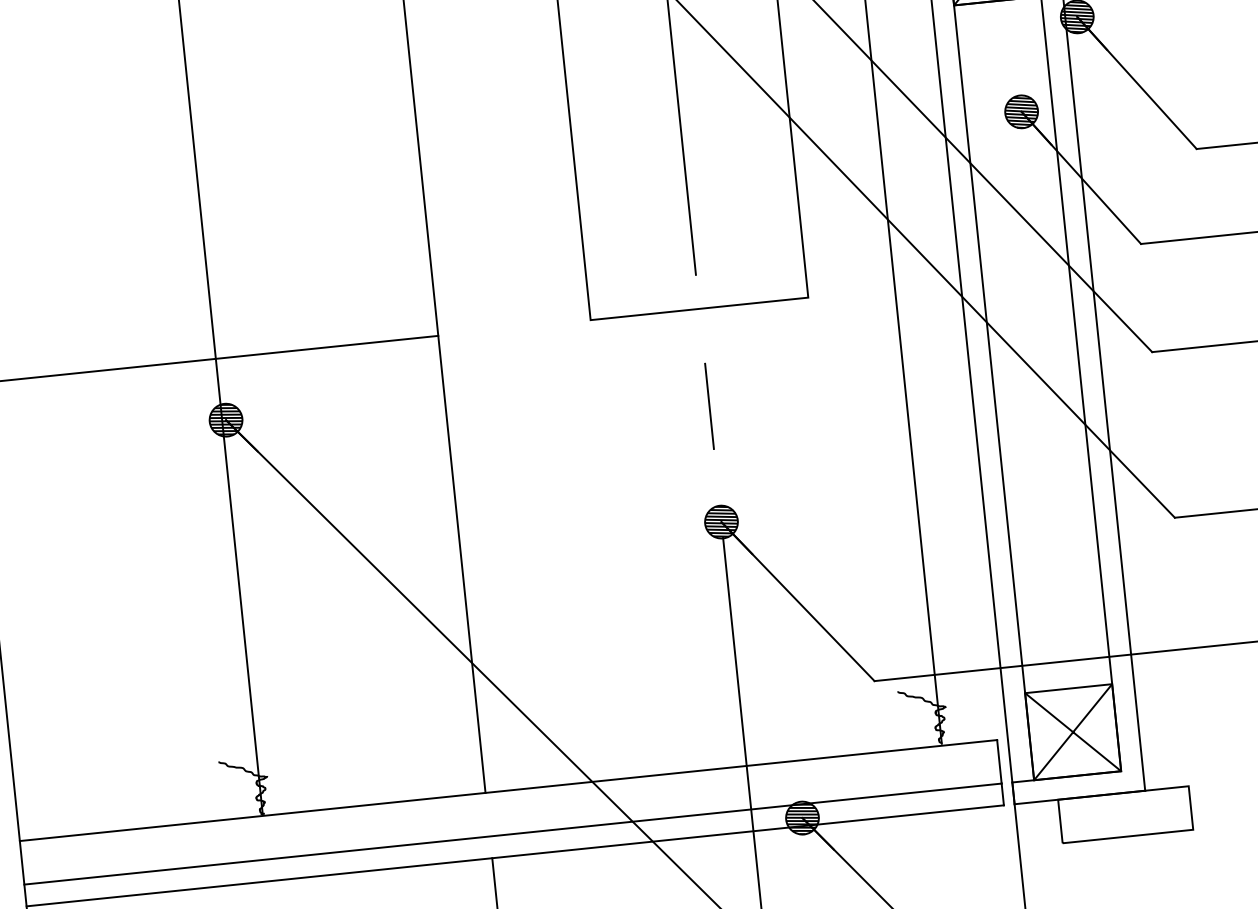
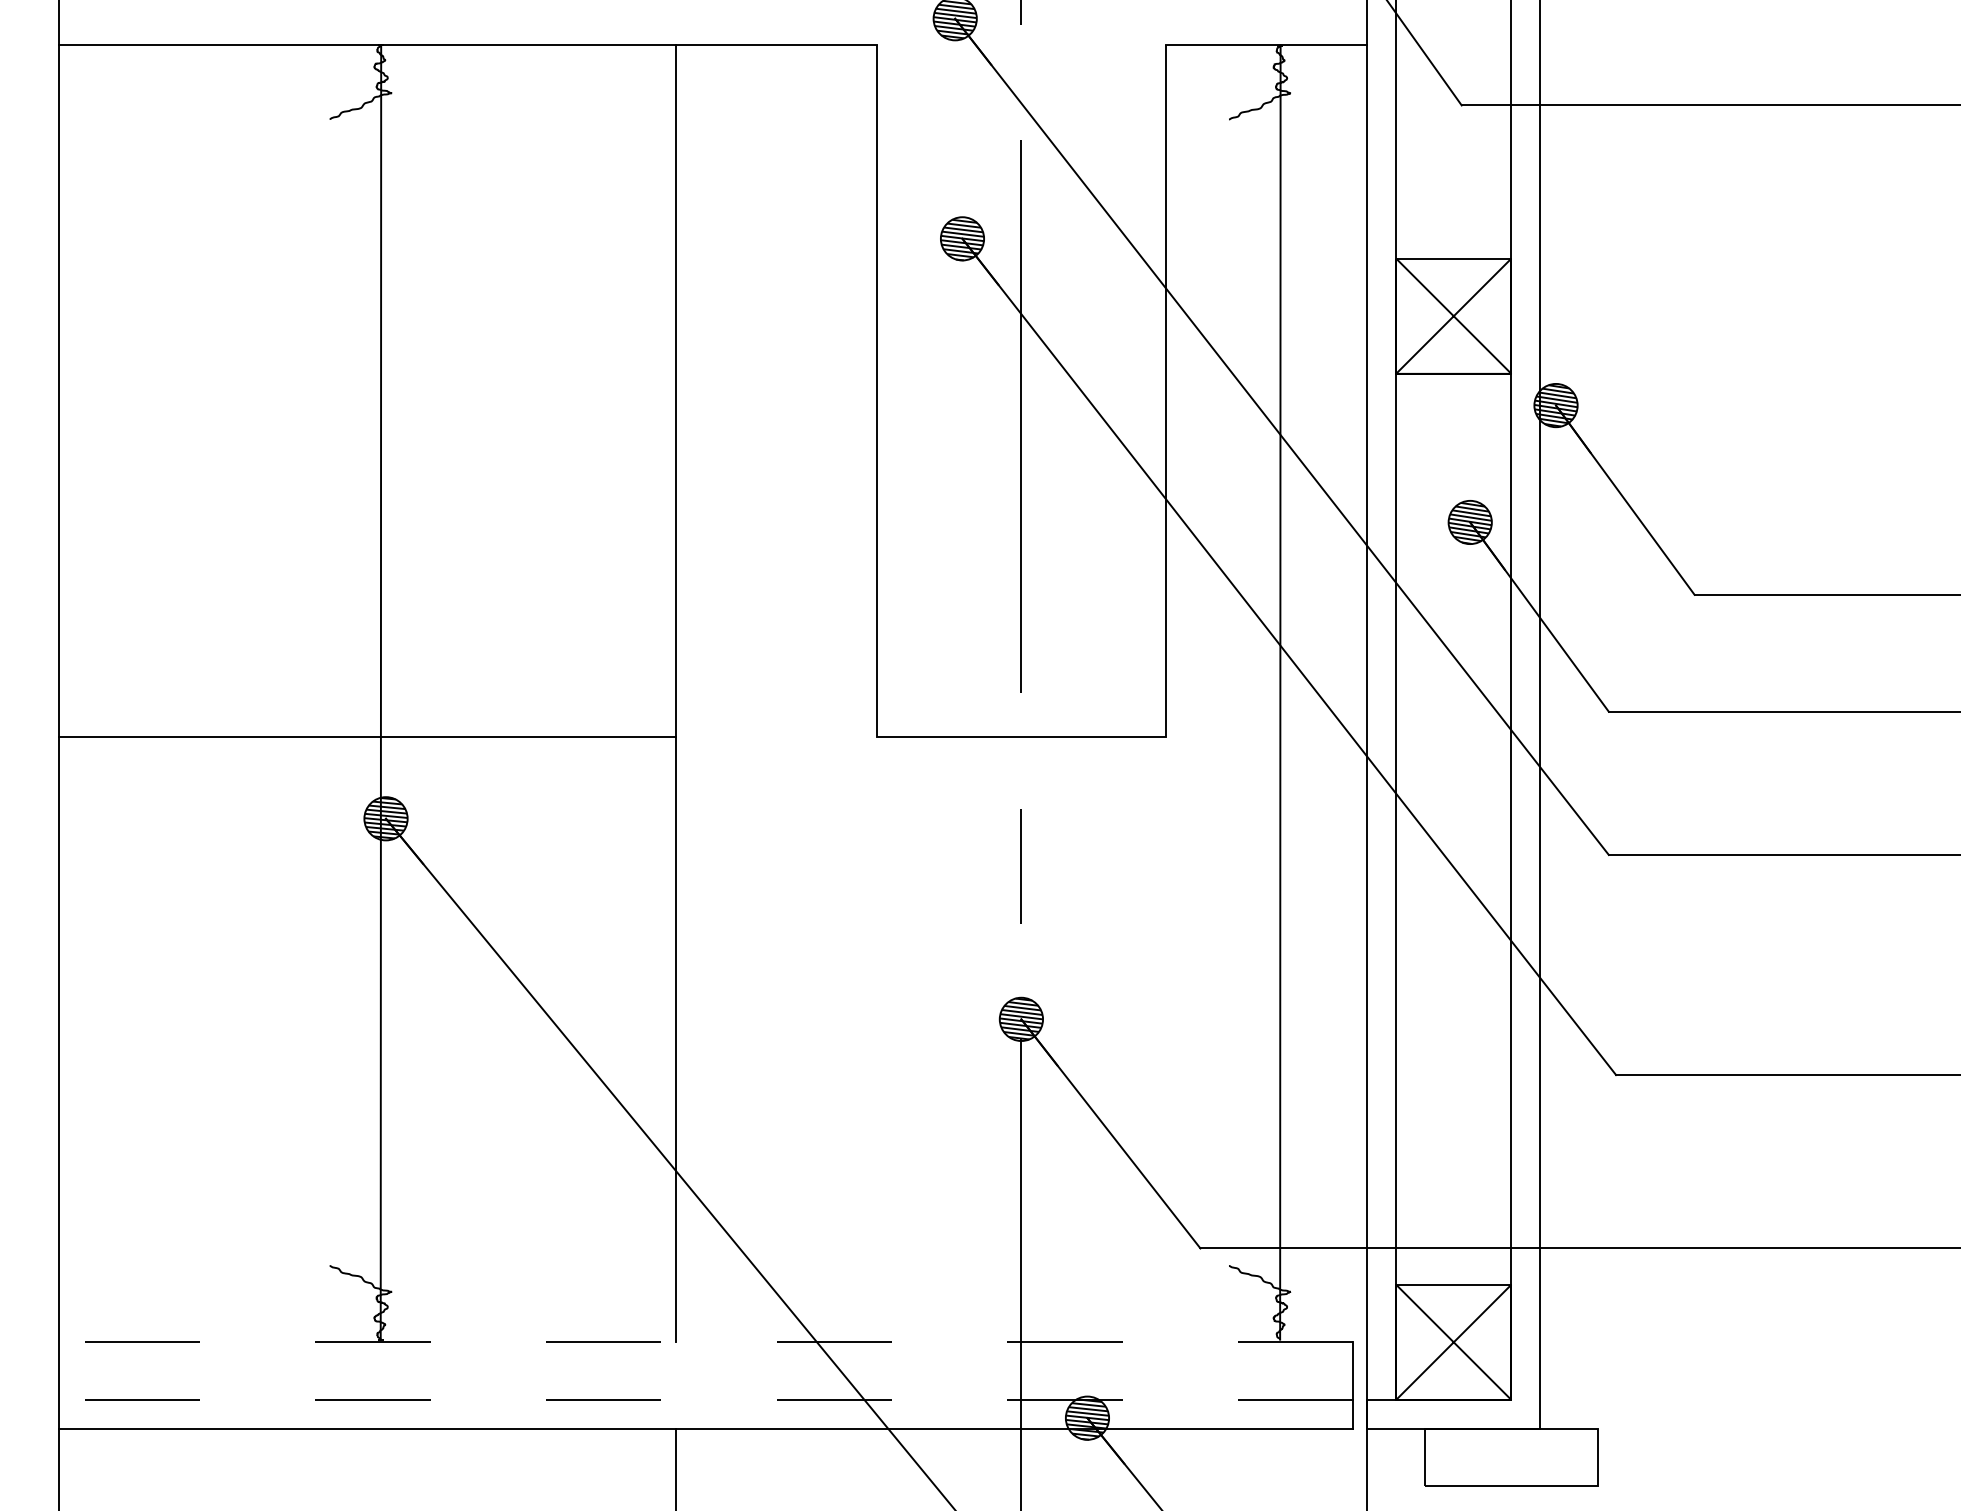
line: (508, 790) -> (705, 1342), solid -> dashed
line: (512, 833) -> (705, 1399), solid -> dashed

